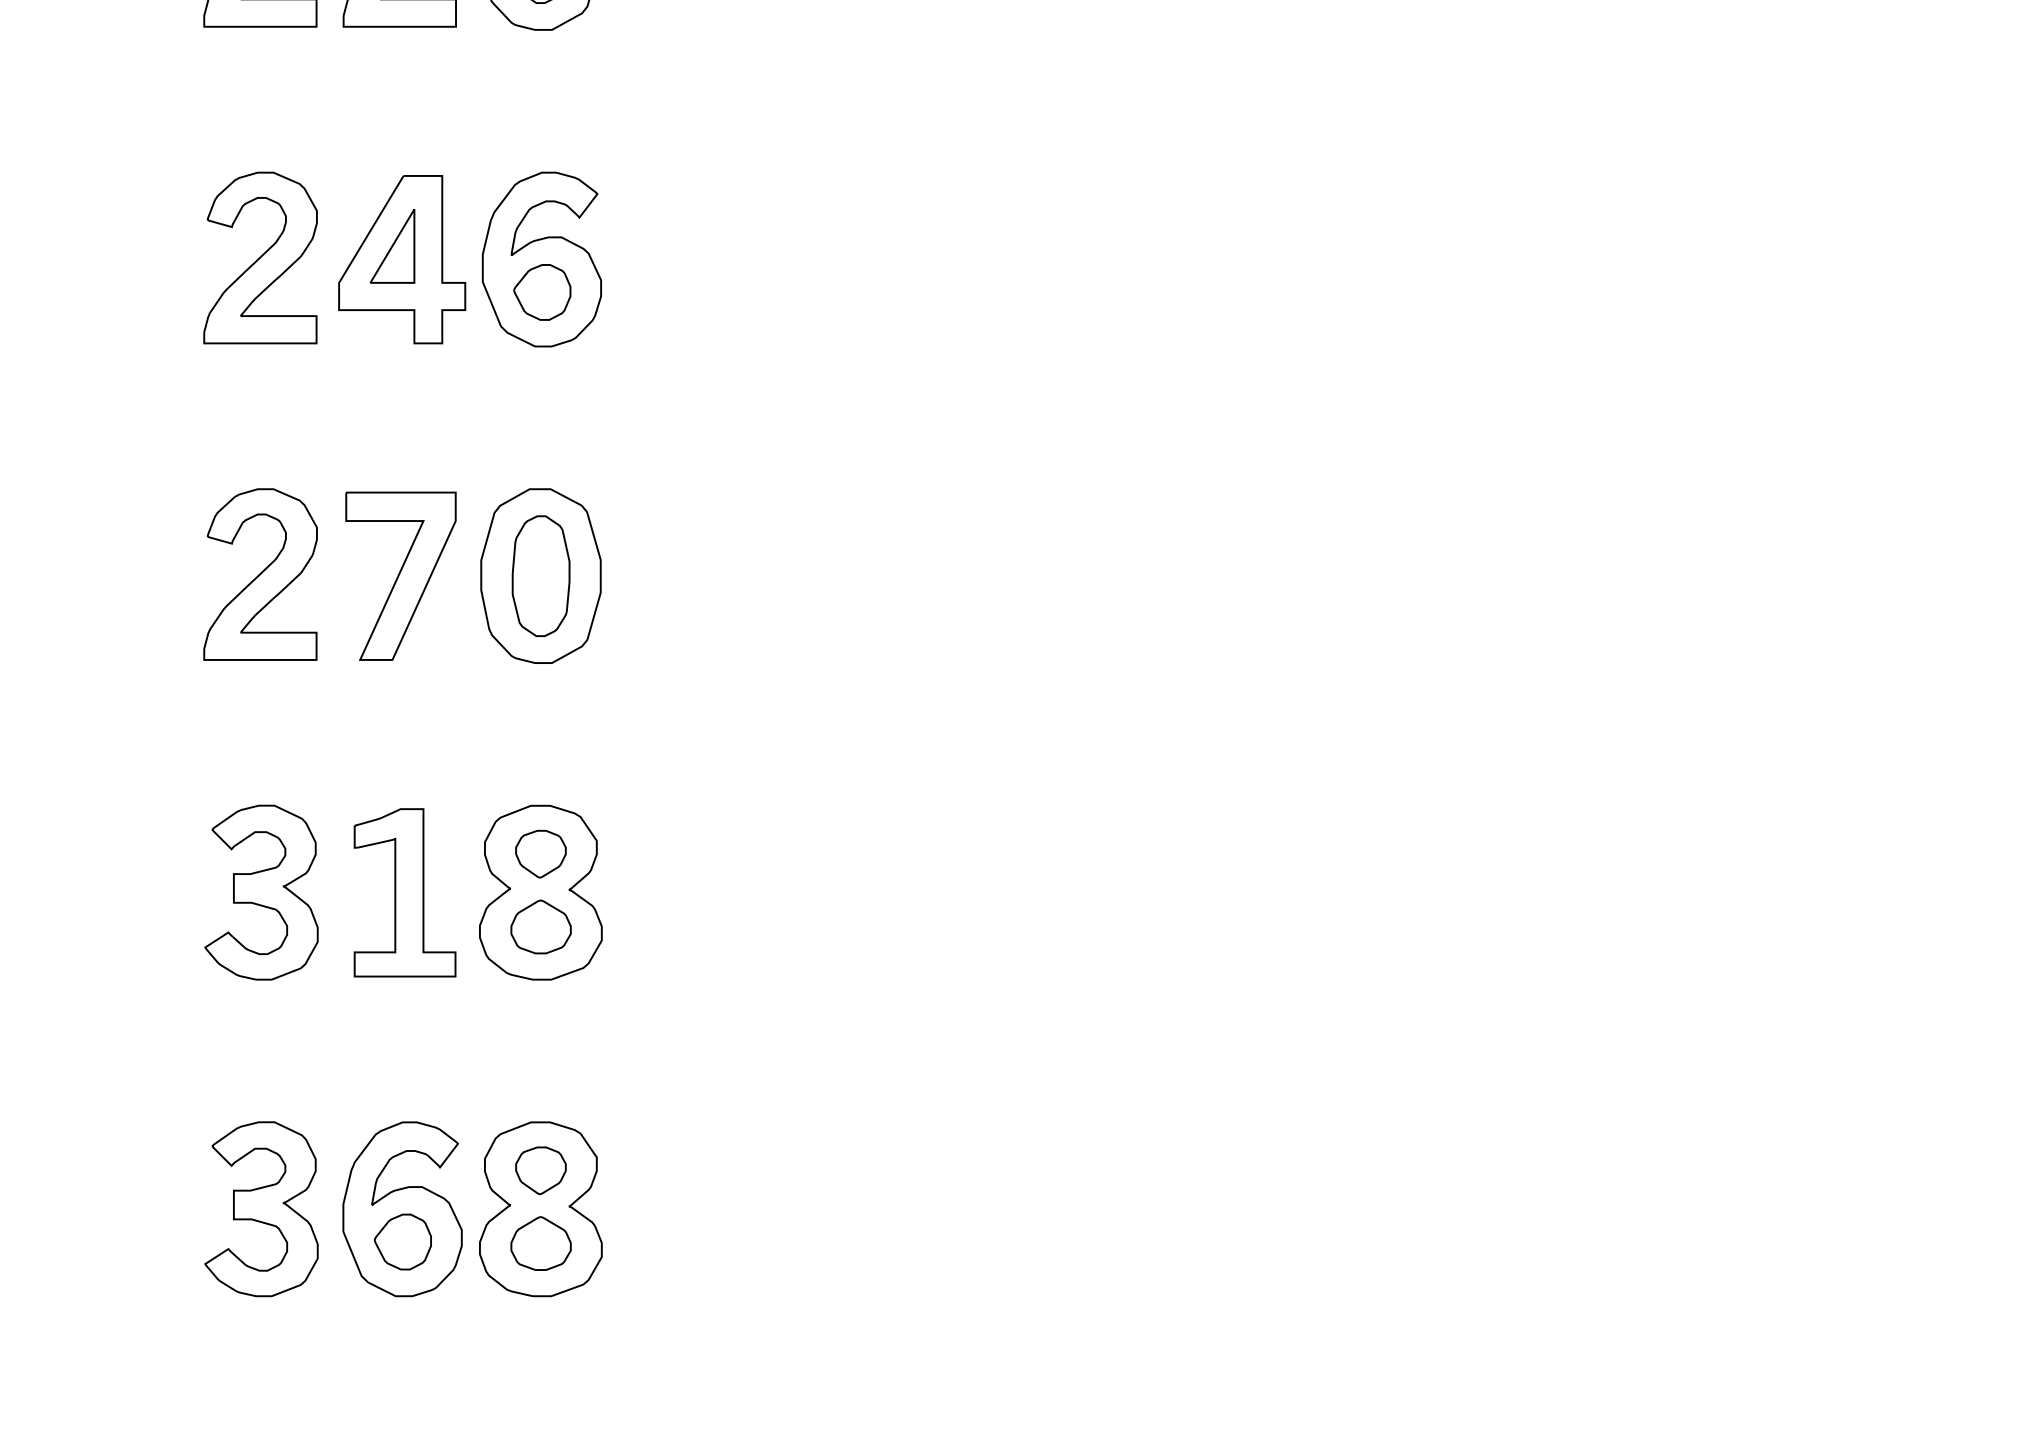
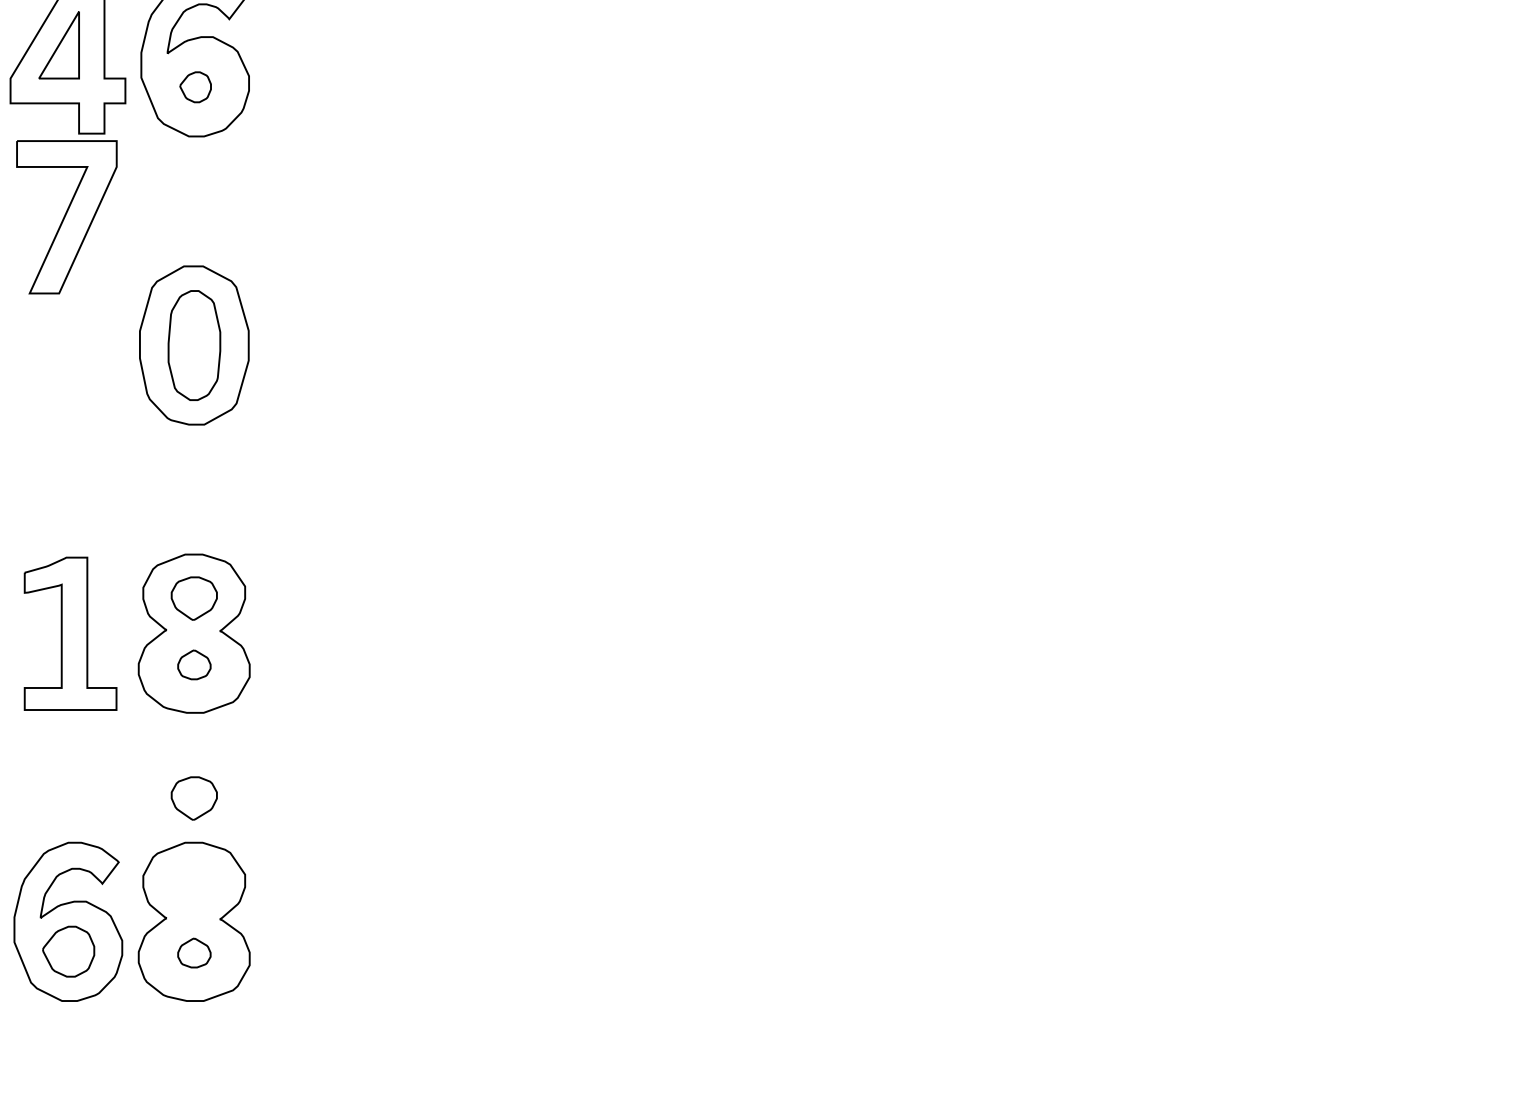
part: (542, 292) -> (195, 87), size x0.6
part: (400, 575) -> (66, 216), moved
part: (540, 926) -> (193, 664), size x0.6
part: (540, 1170) -> (193, 798), moved
part: (540, 1243) -> (193, 953), size x0.6

